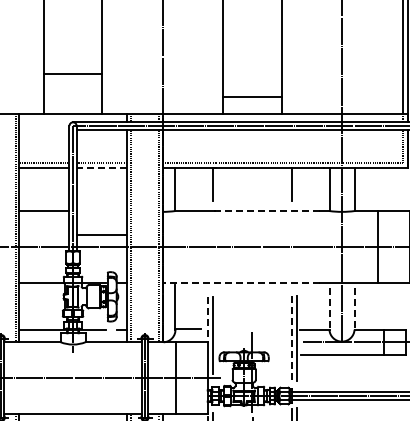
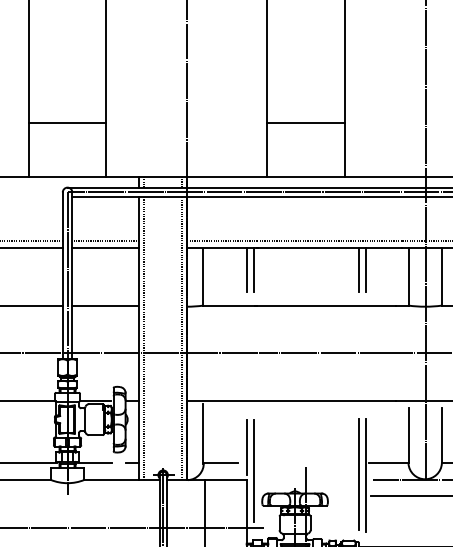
line: (252, 96) -> (306, 122), moved
line: (101, 167) -> (105, 247), dashed -> solid
line: (207, 183) -> (246, 268), added
line: (297, 183) -> (366, 268), added
line: (267, 211) -> (326, 306), dashed -> solid
line: (101, 235) -> (105, 306), moved
line: (241, 282) -> (291, 400), dashed -> solid
line: (329, 308) -> (408, 435), dashed -> solid
line: (354, 308) -> (441, 435), dashed -> solid
line: (207, 317) -> (246, 447), dashed -> solid
line: (292, 338) -> (359, 475), dashed -> solid

